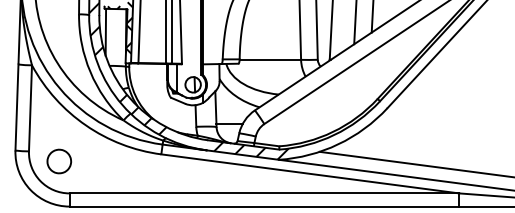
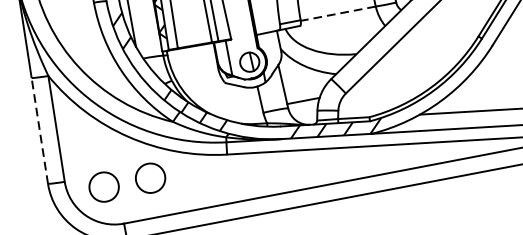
line: (270, 59) -> (338, 13), solid -> dashed
line: (17, 107) -> (40, 130), solid -> dashed
part: (97, 161) -> (150, 178), added

